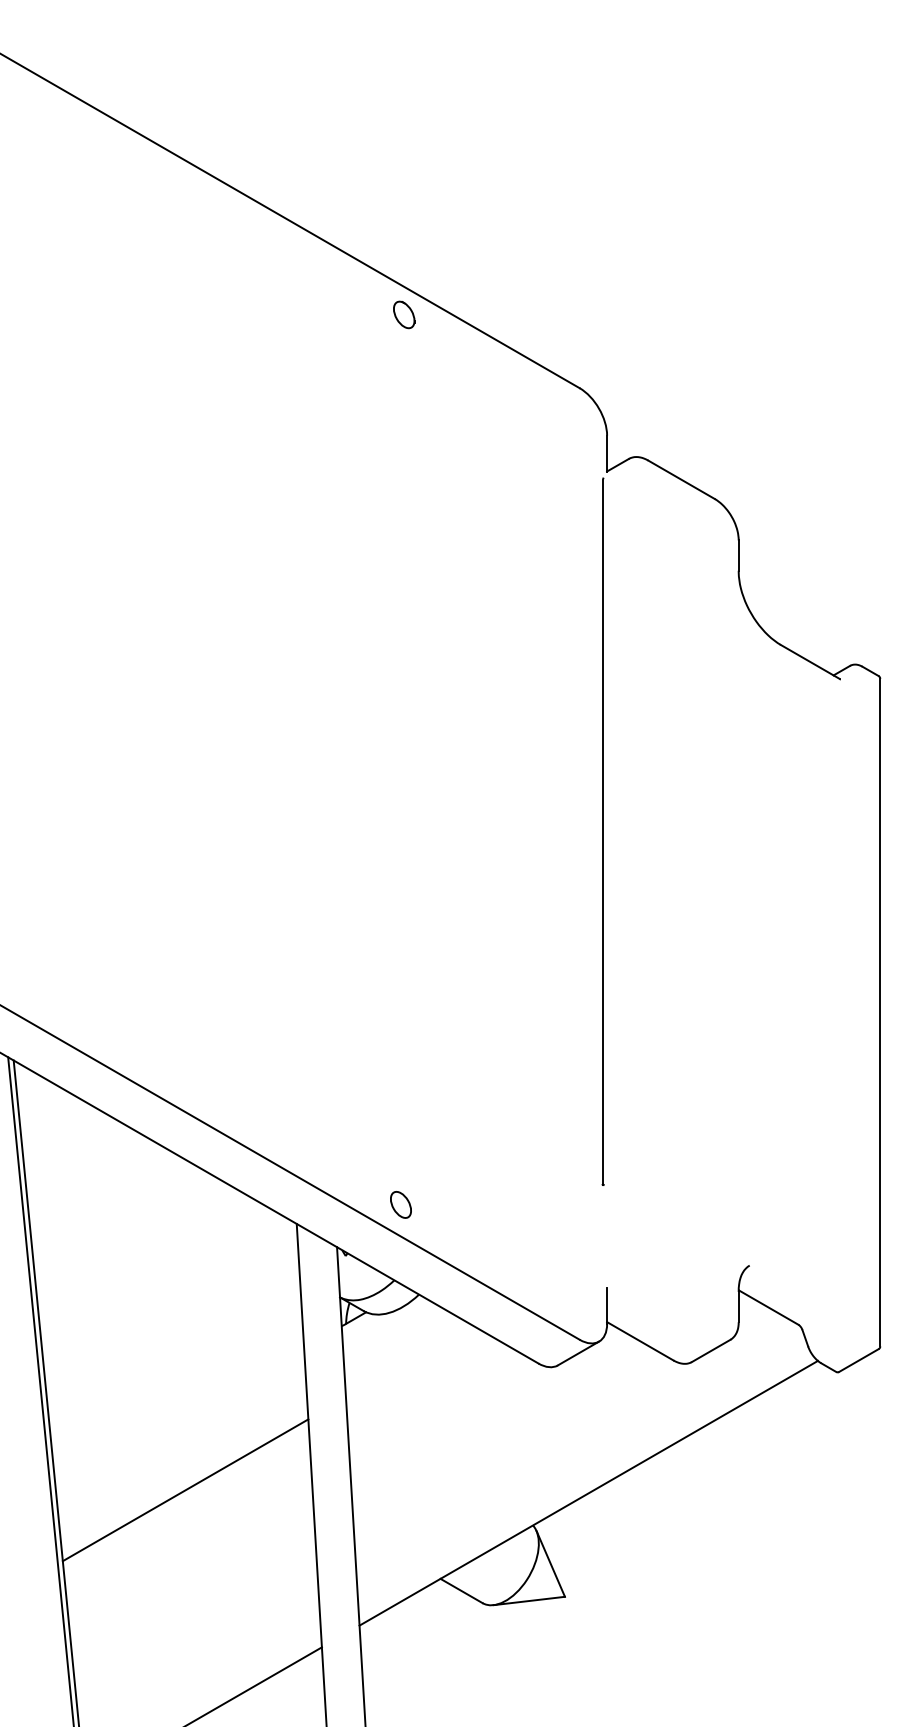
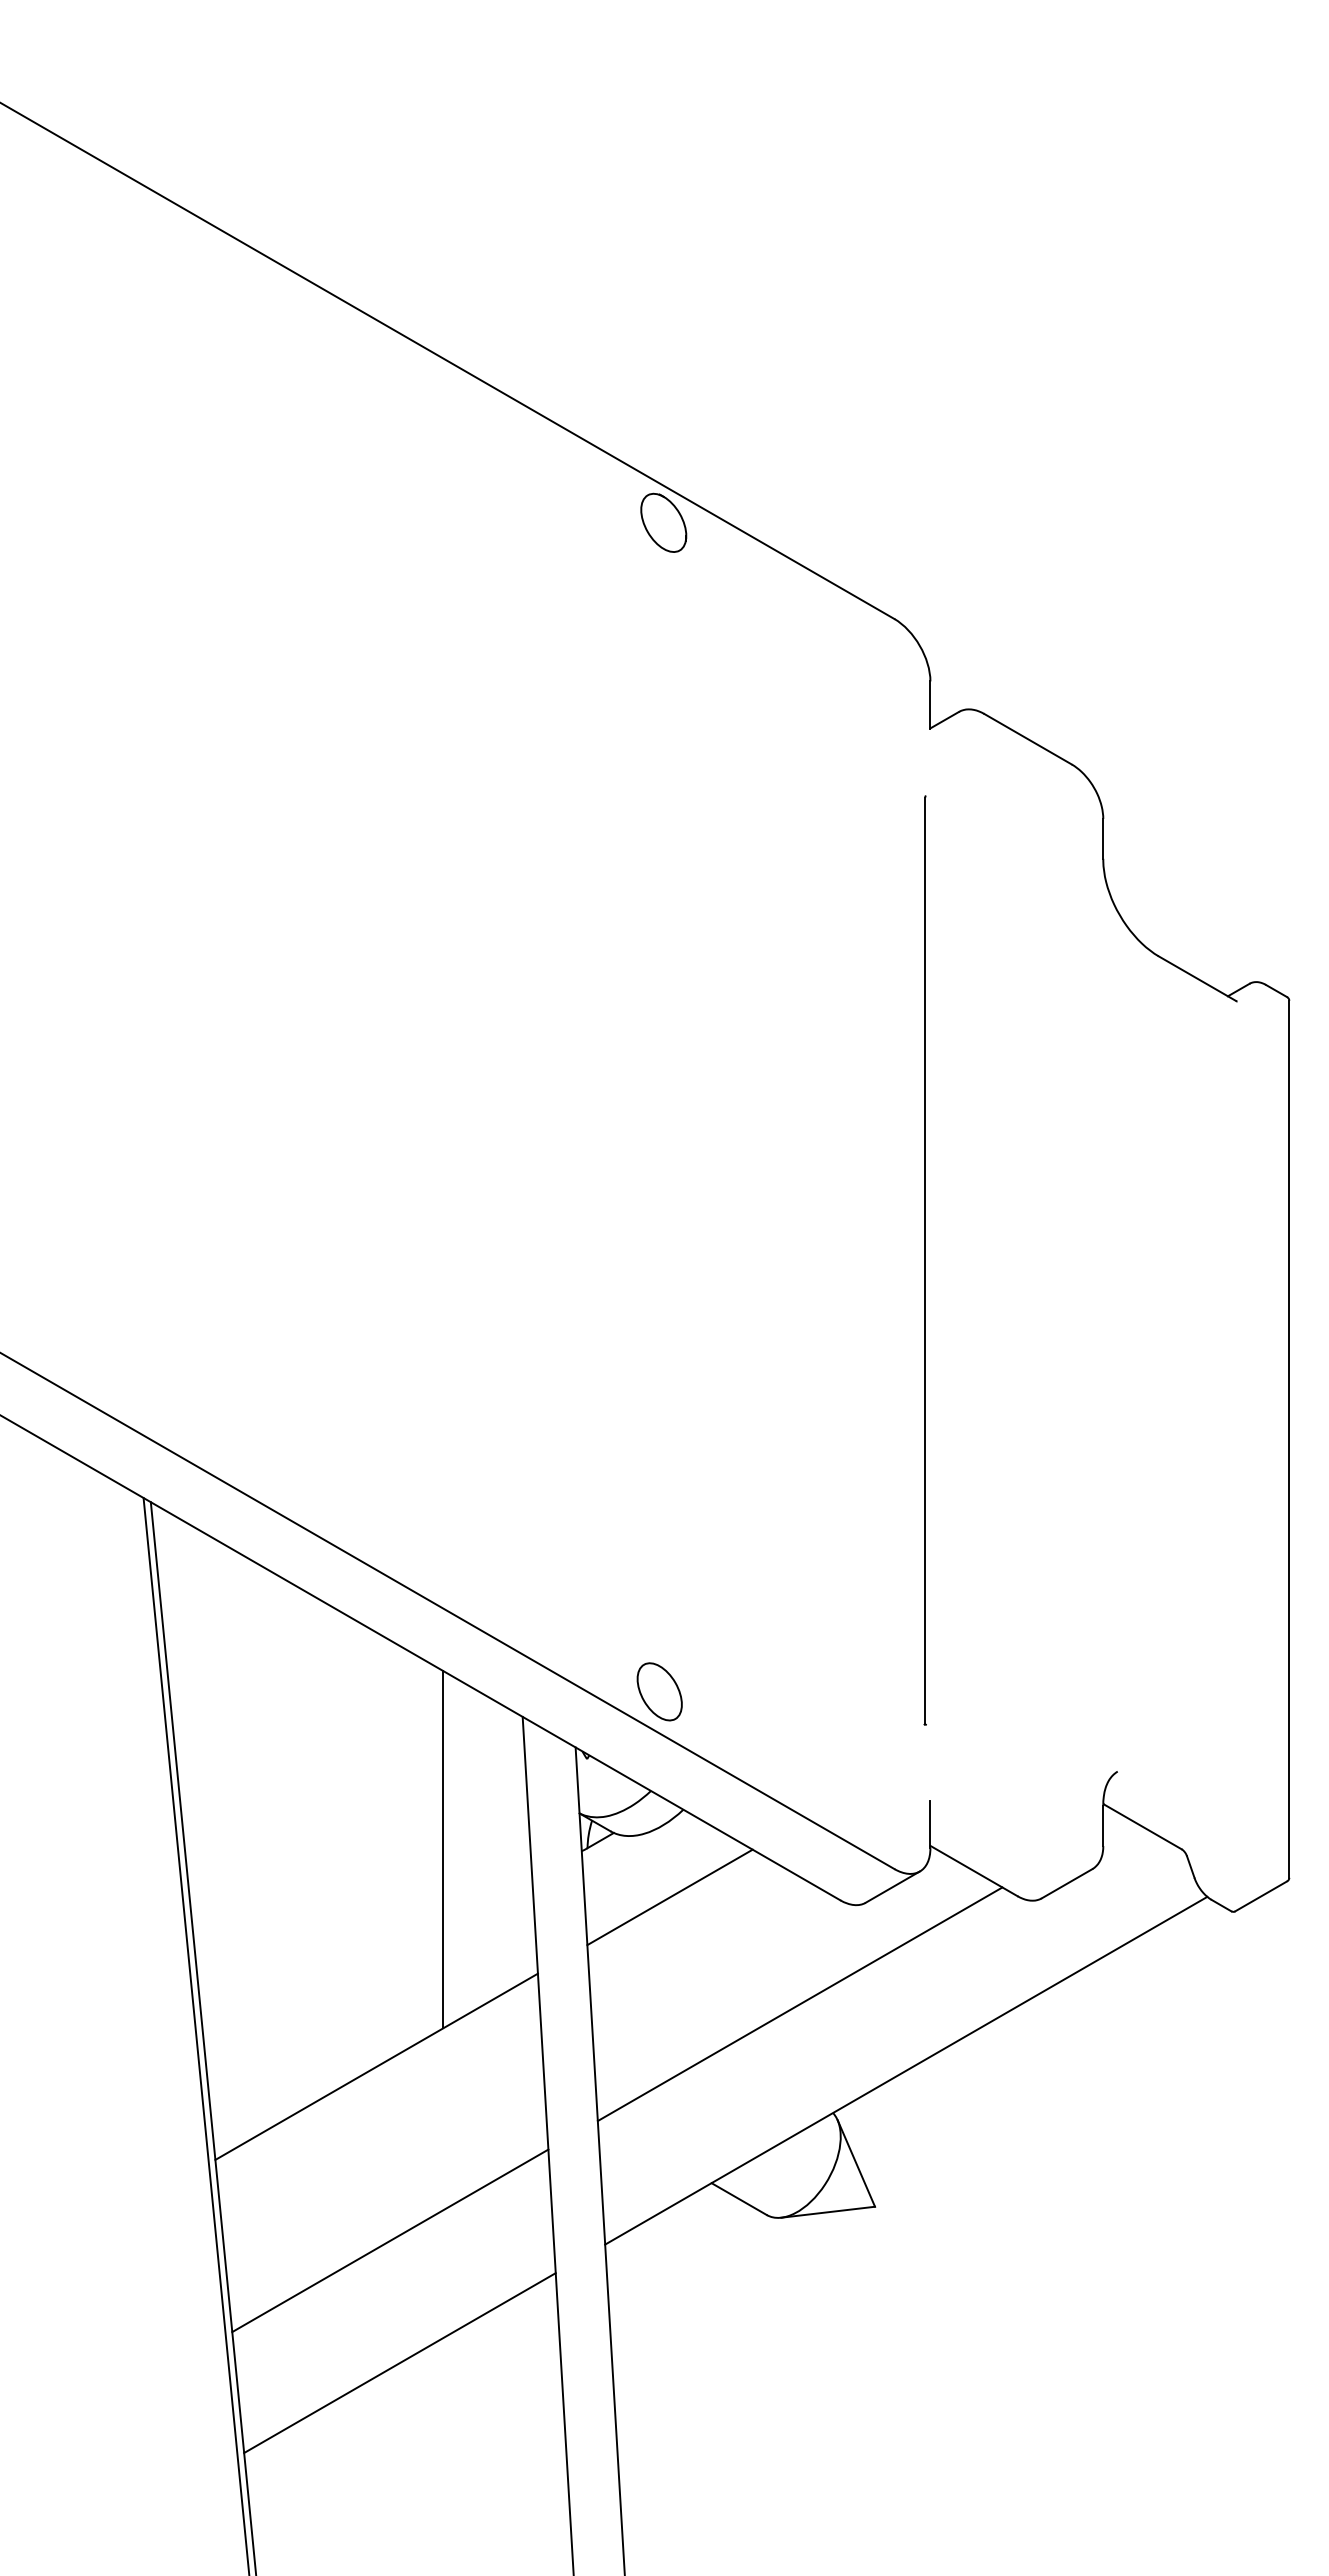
part: (403, 314) -> (663, 522), size x1.67
part: (602, 831) -> (924, 1260), moved
part: (400, 1204) -> (659, 1691), size x1.67
line: (236, 1324) -> (443, 1849), added
line: (408, 1361) -> (669, 1897), added
line: (507, 1442) -> (799, 2004), added
line: (196, 1622) -> (390, 2240), added

